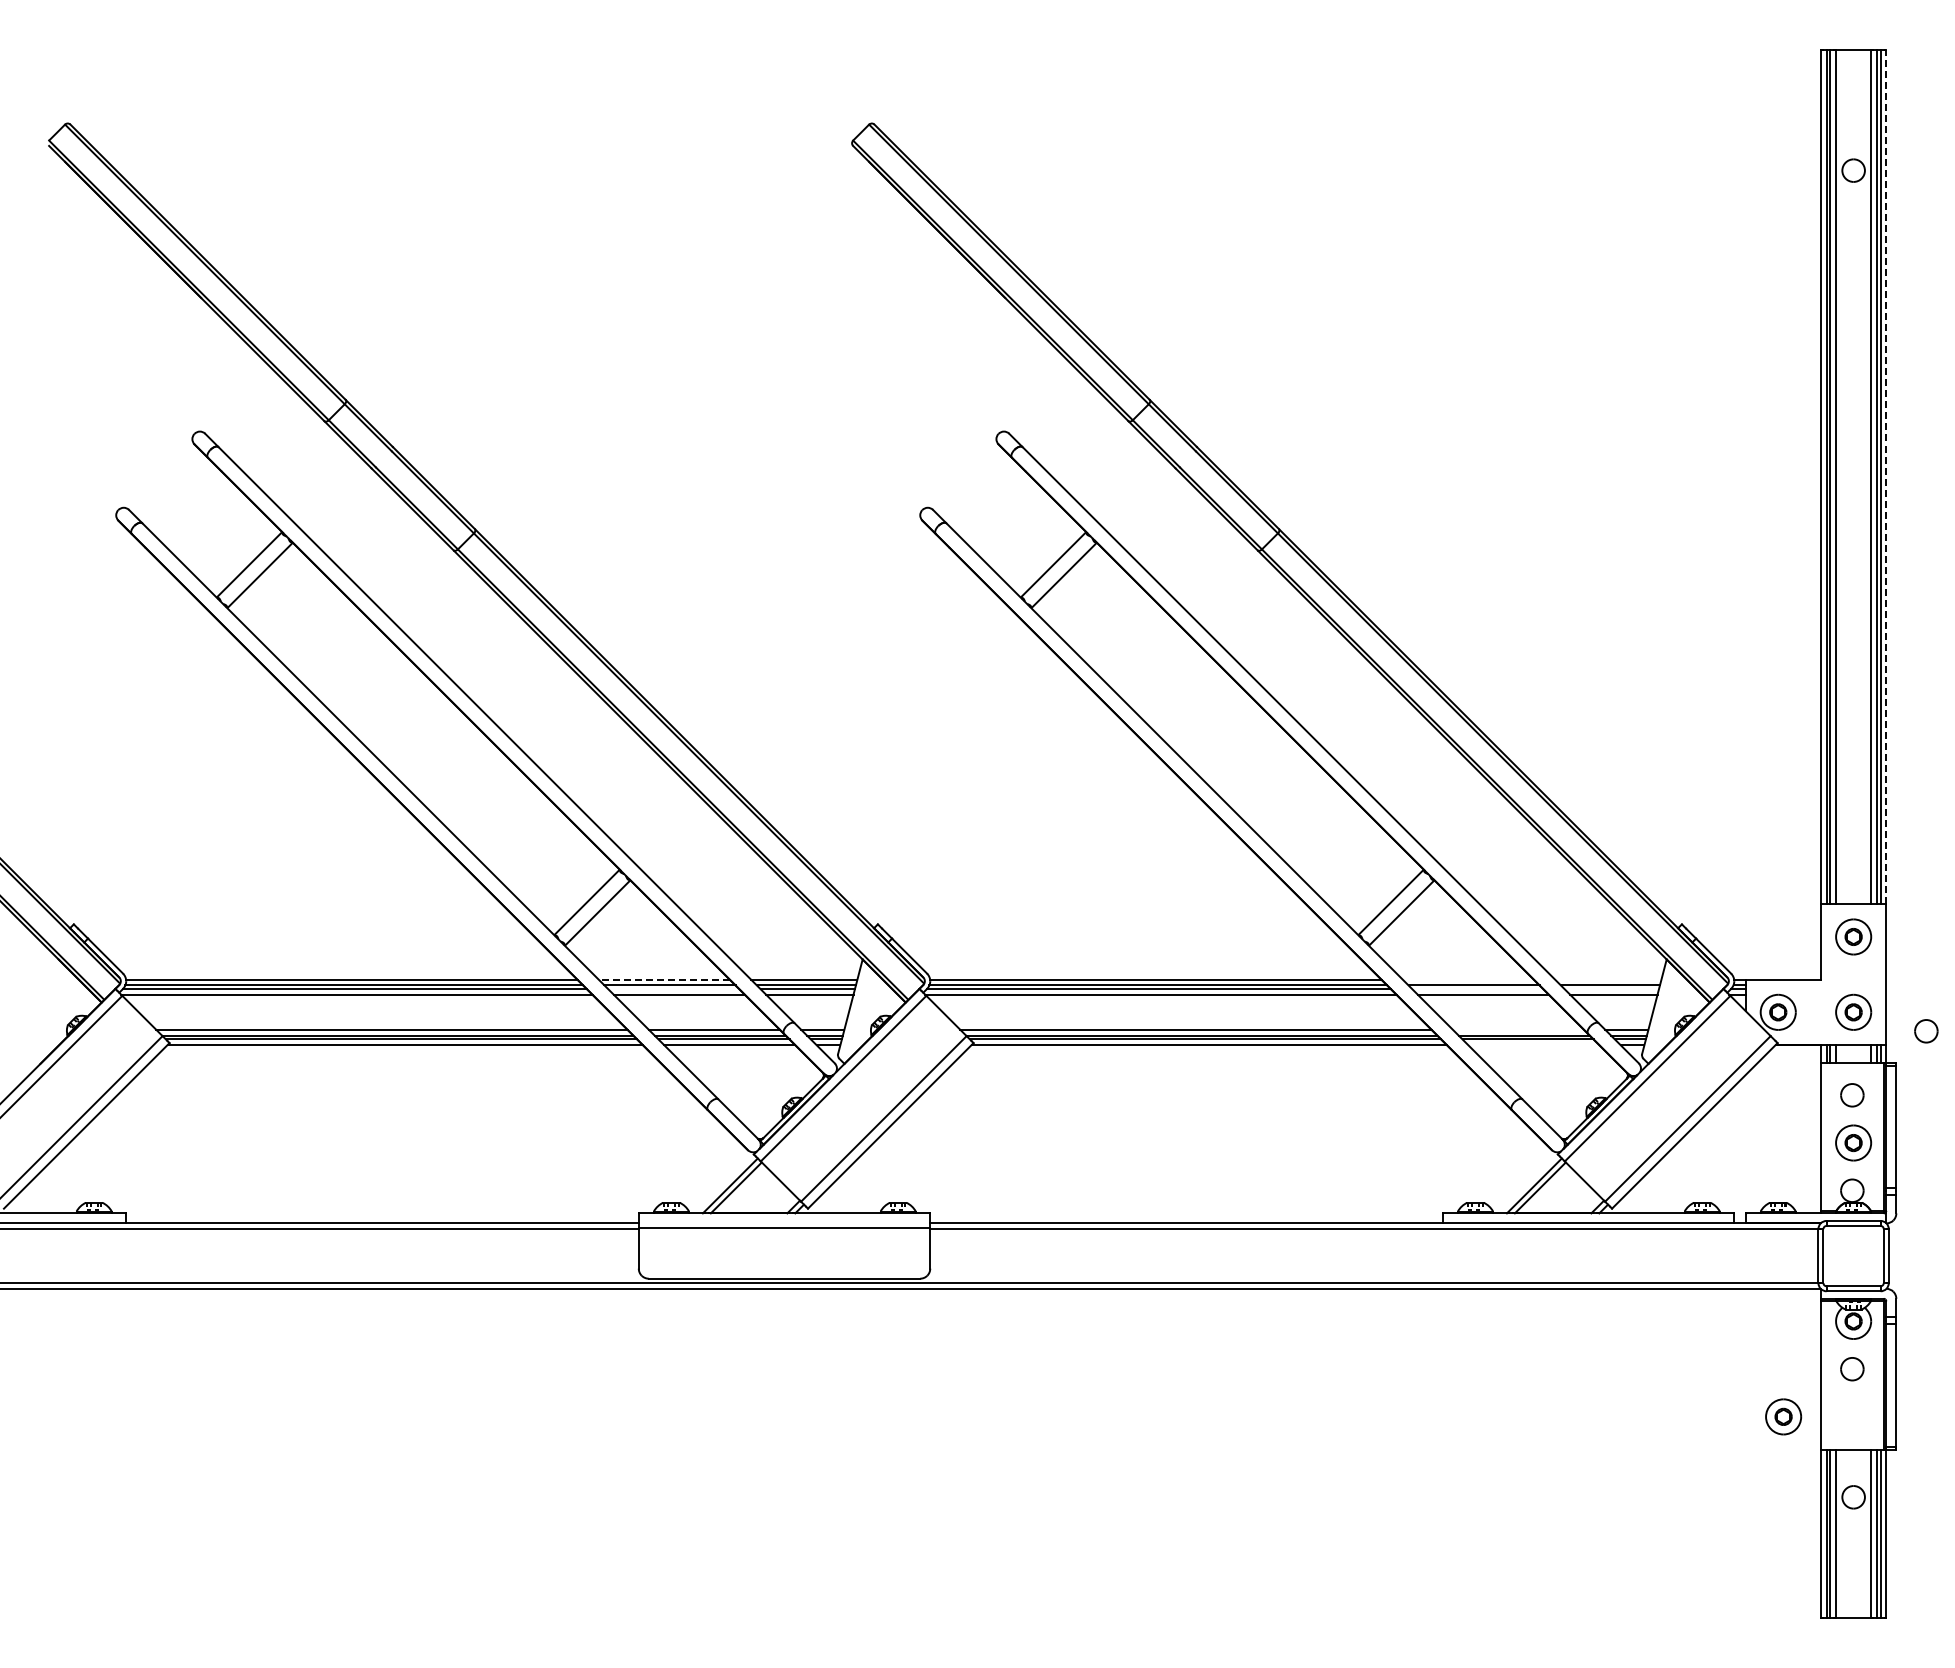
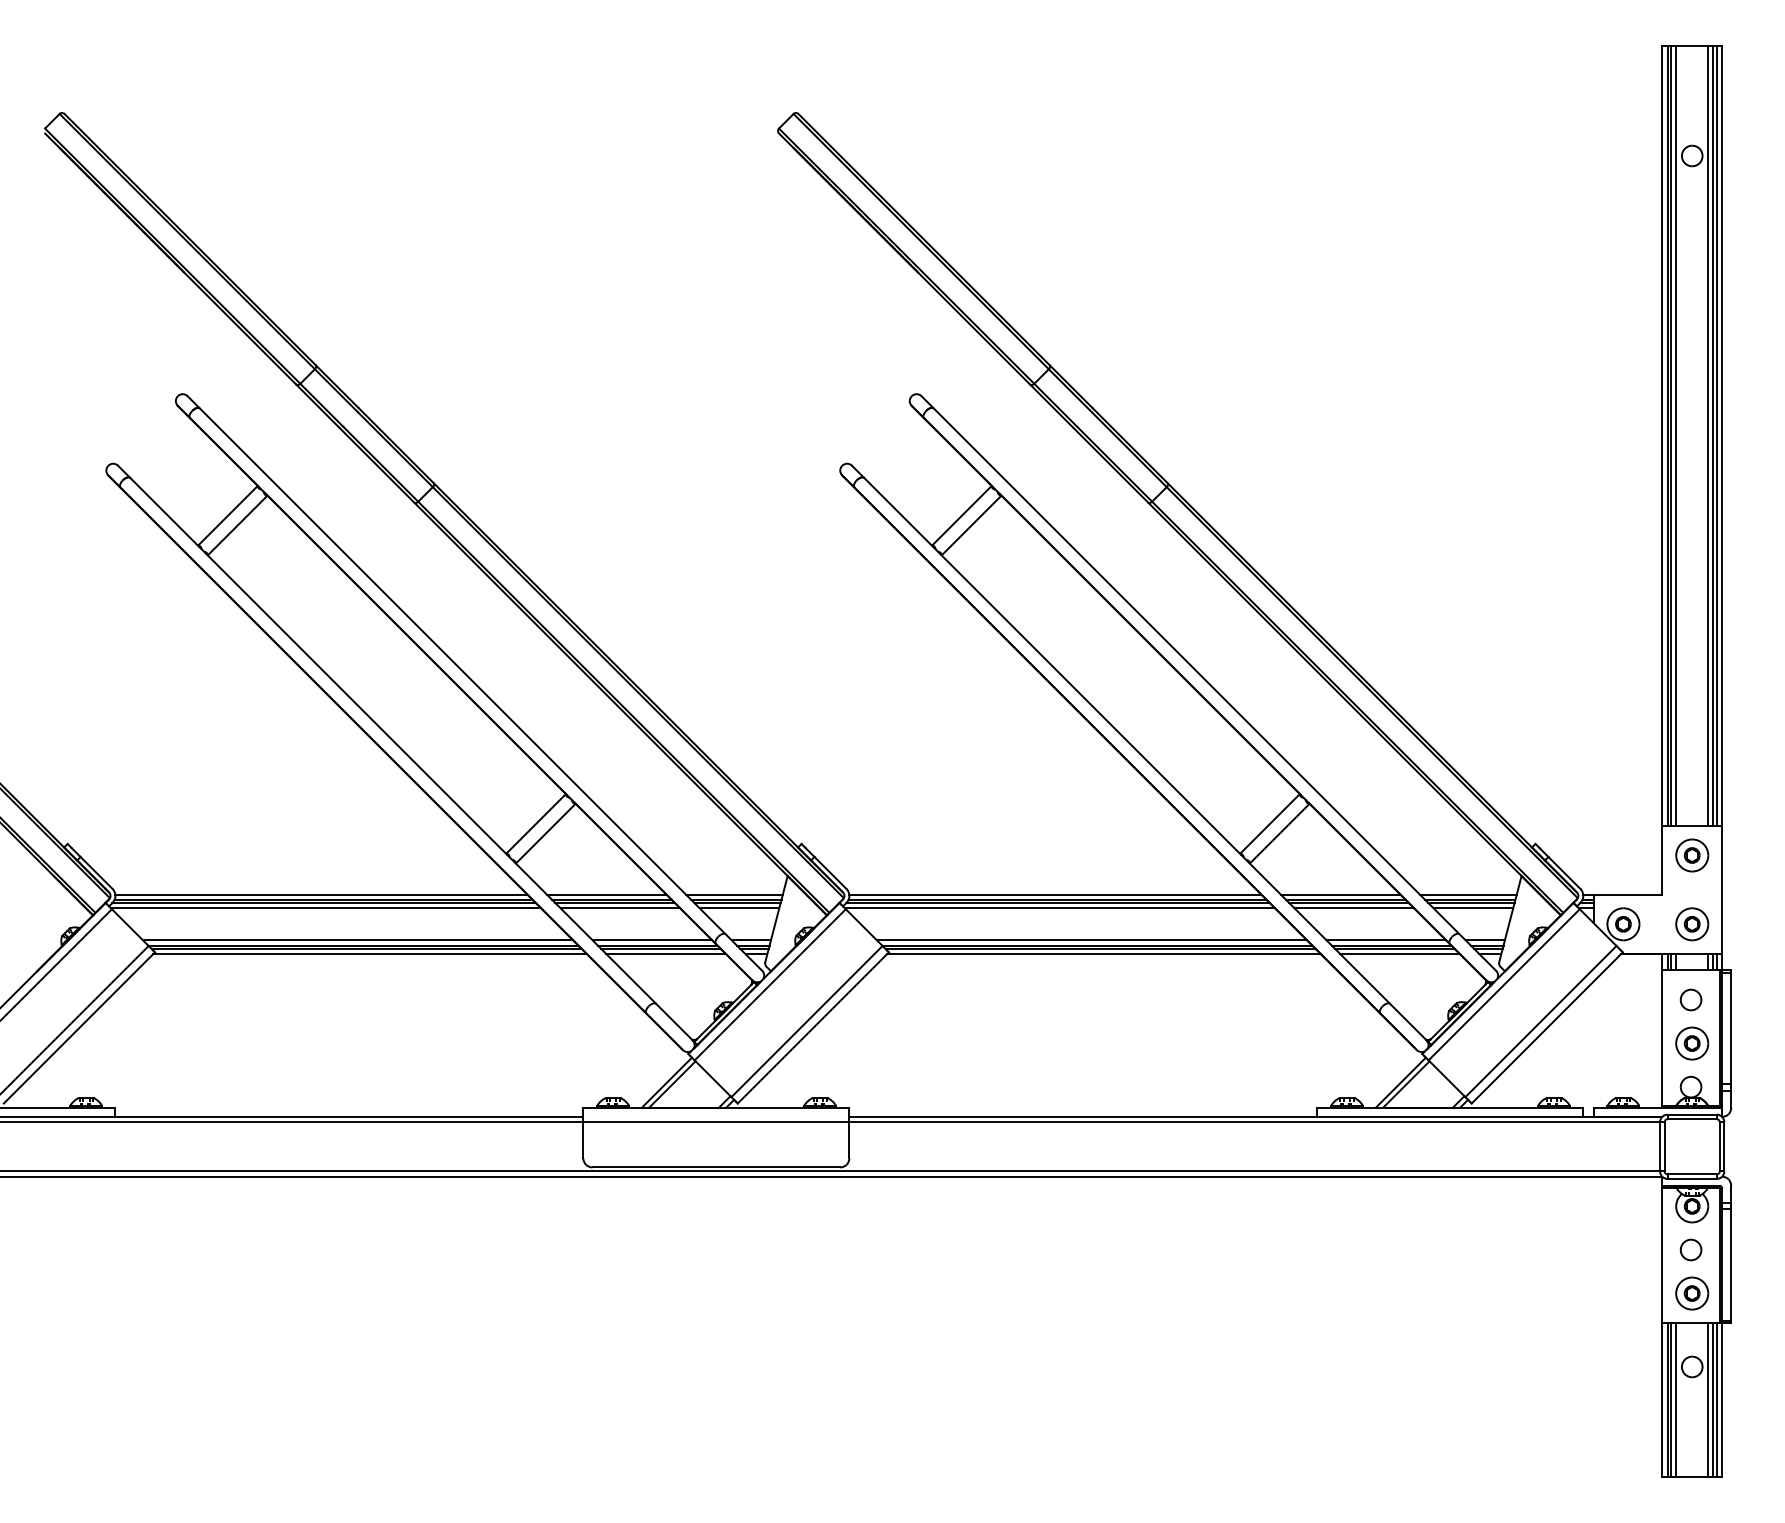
line: (1886, 476) -> (1722, 435), dashed -> solid
line: (664, 979) -> (606, 894), dashed -> solid
line: (1467, 979) -> (1339, 894), added
line: (1608, 979) -> (1468, 894), added
line: (673, 989) -> (615, 903), added
line: (1477, 989) -> (1348, 903), added
line: (1611, 989) -> (1471, 903), added
line: (1518, 1029) -> (1386, 939), added
part: (1926, 1031) -> (1758, 941), removed
line: (1533, 1045) -> (1400, 954), added
part: (1783, 1416) -> (1692, 1293), moved

